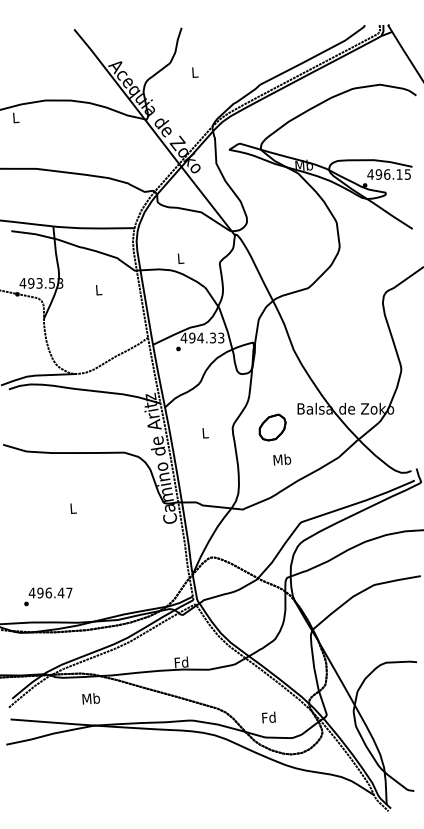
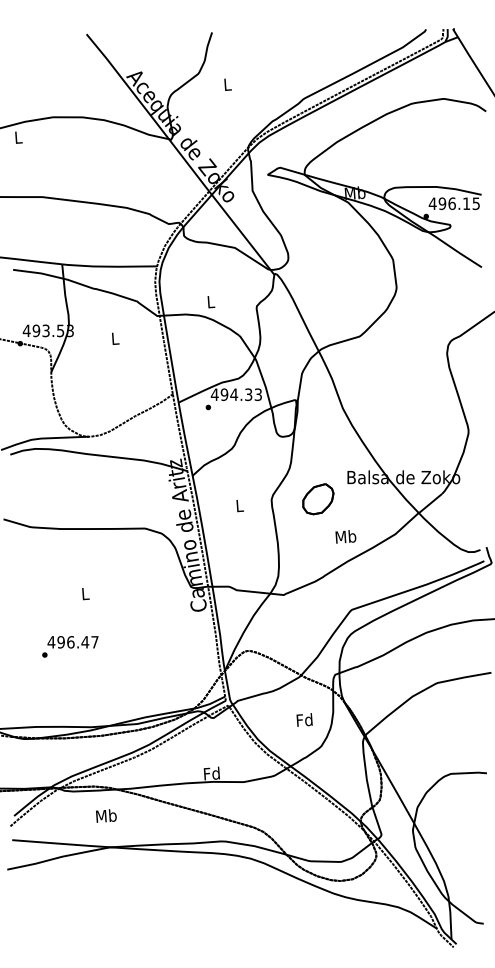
text: (282, 459) -> (346, 536), moved
text: (48, 596) -> (70, 646), moved
text: (268, 717) -> (304, 719), moved

